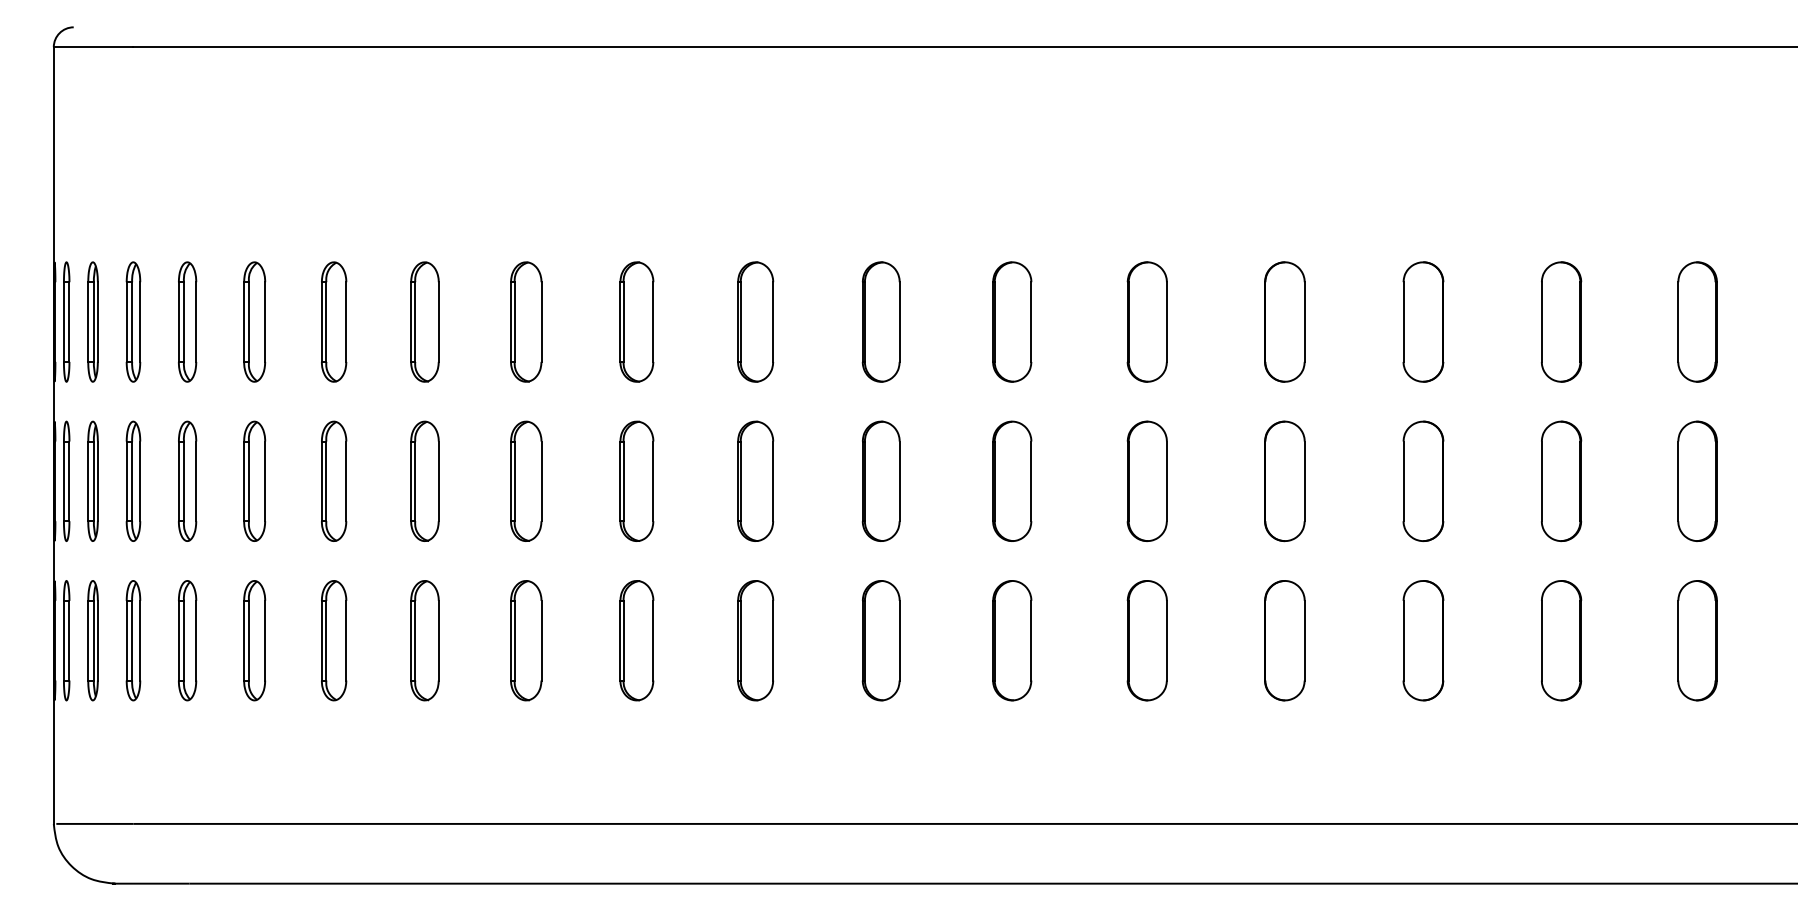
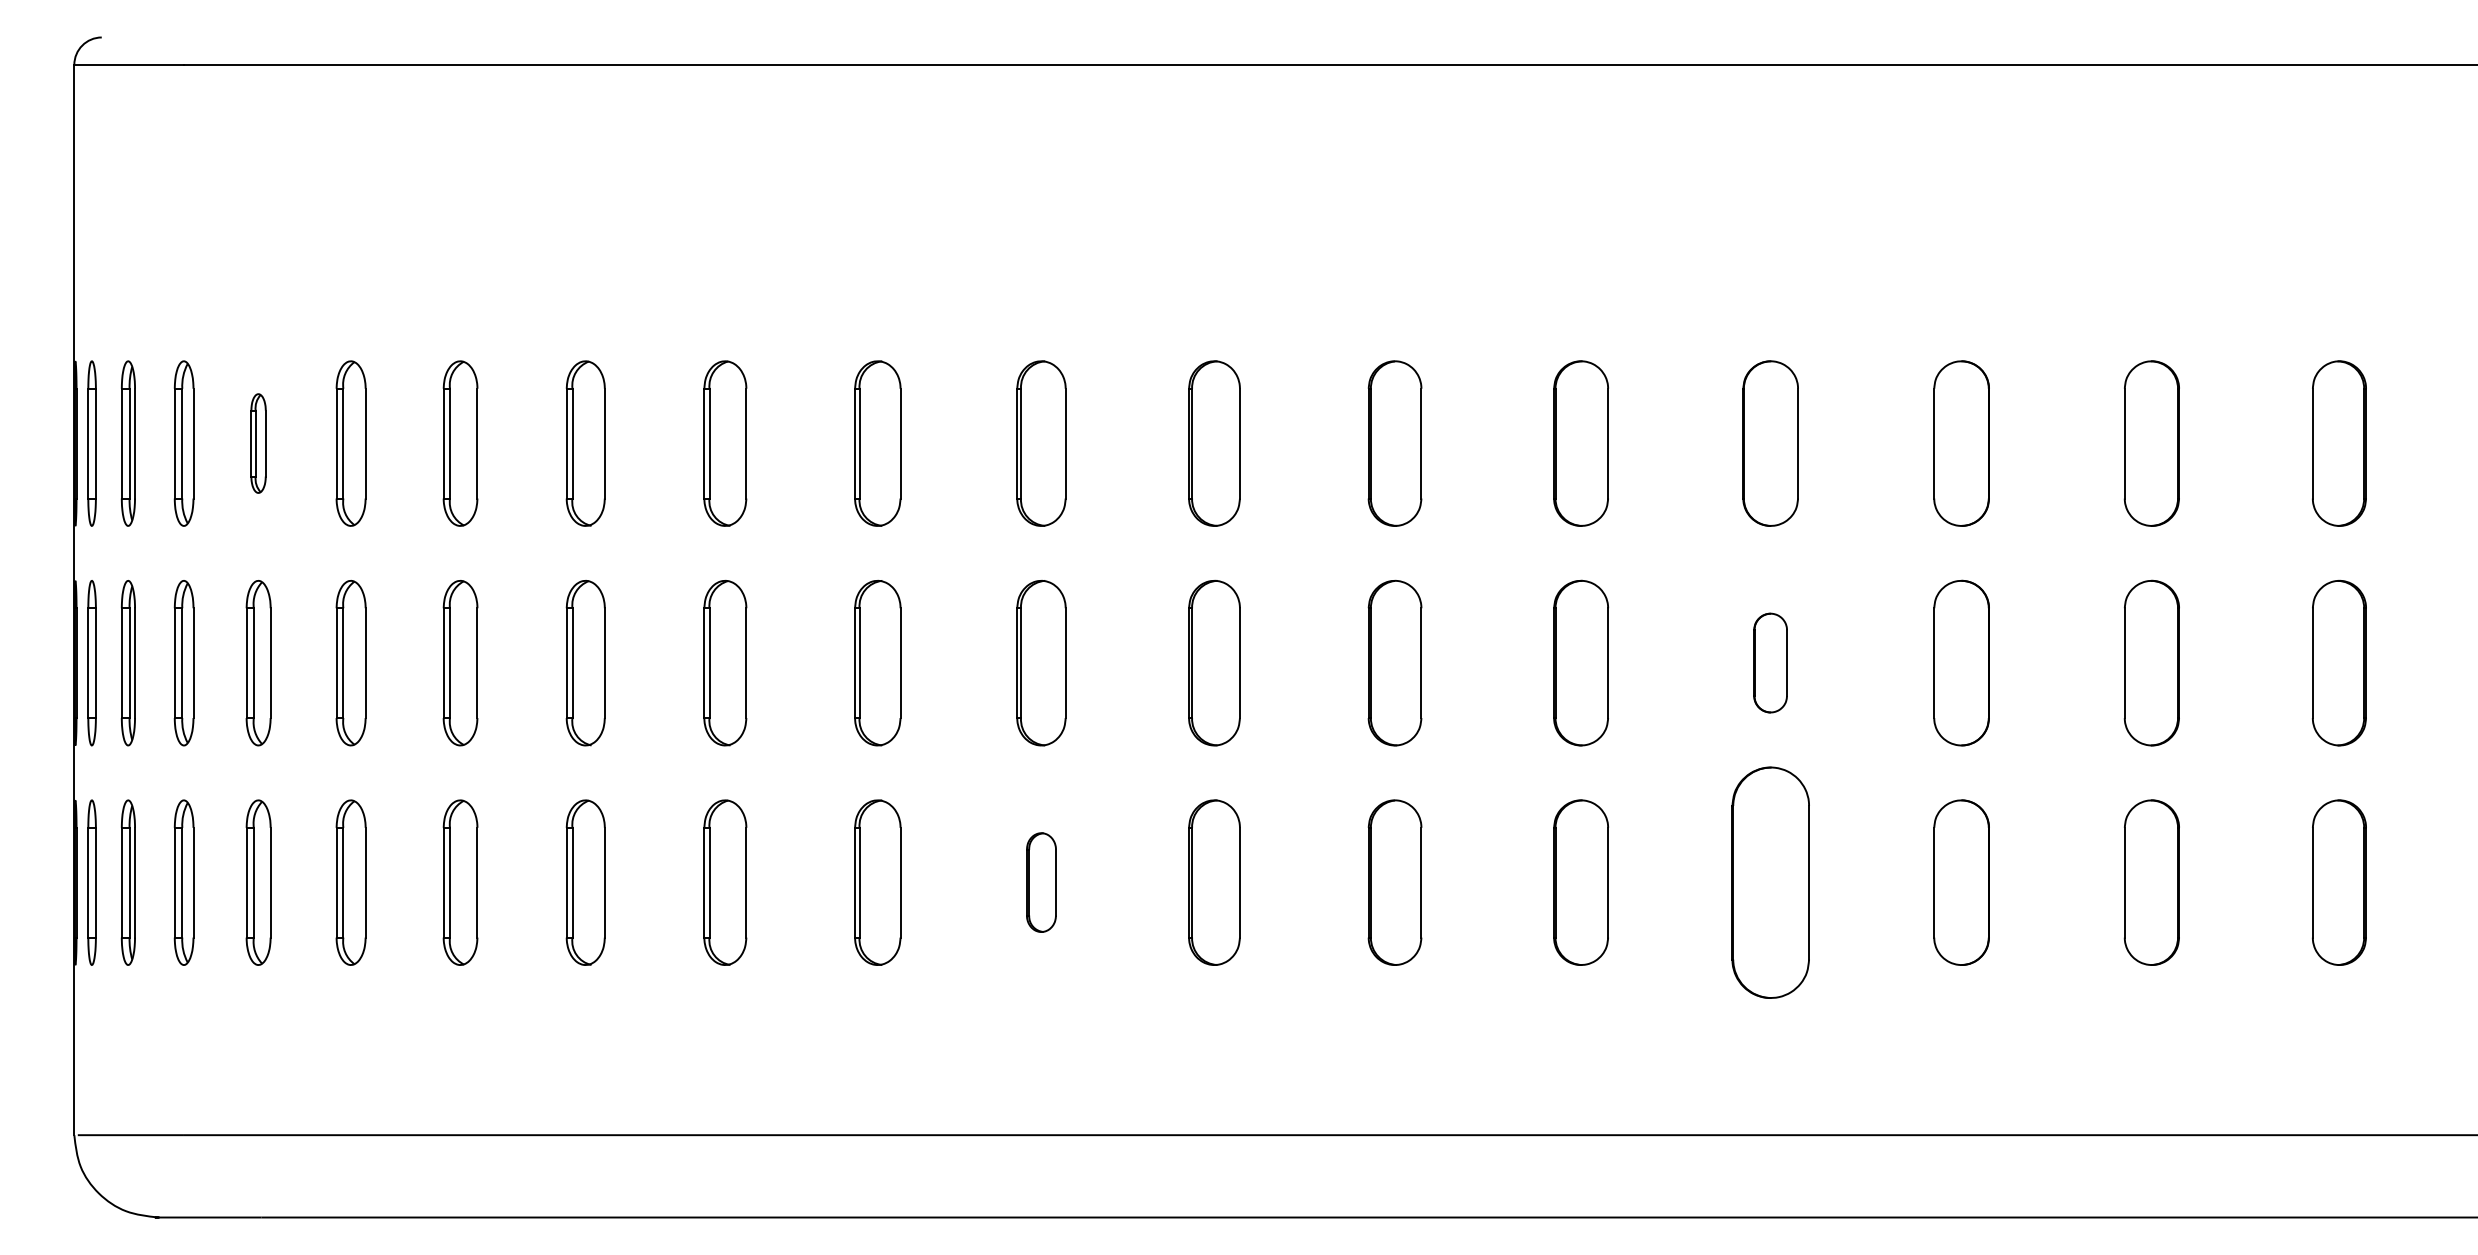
part: (187, 321) -> (258, 443), size x0.6
part: (1284, 480) -> (1770, 662), size x0.6
part: (755, 640) -> (1041, 882), size x0.6
part: (1284, 640) -> (1770, 882), size x1.4

